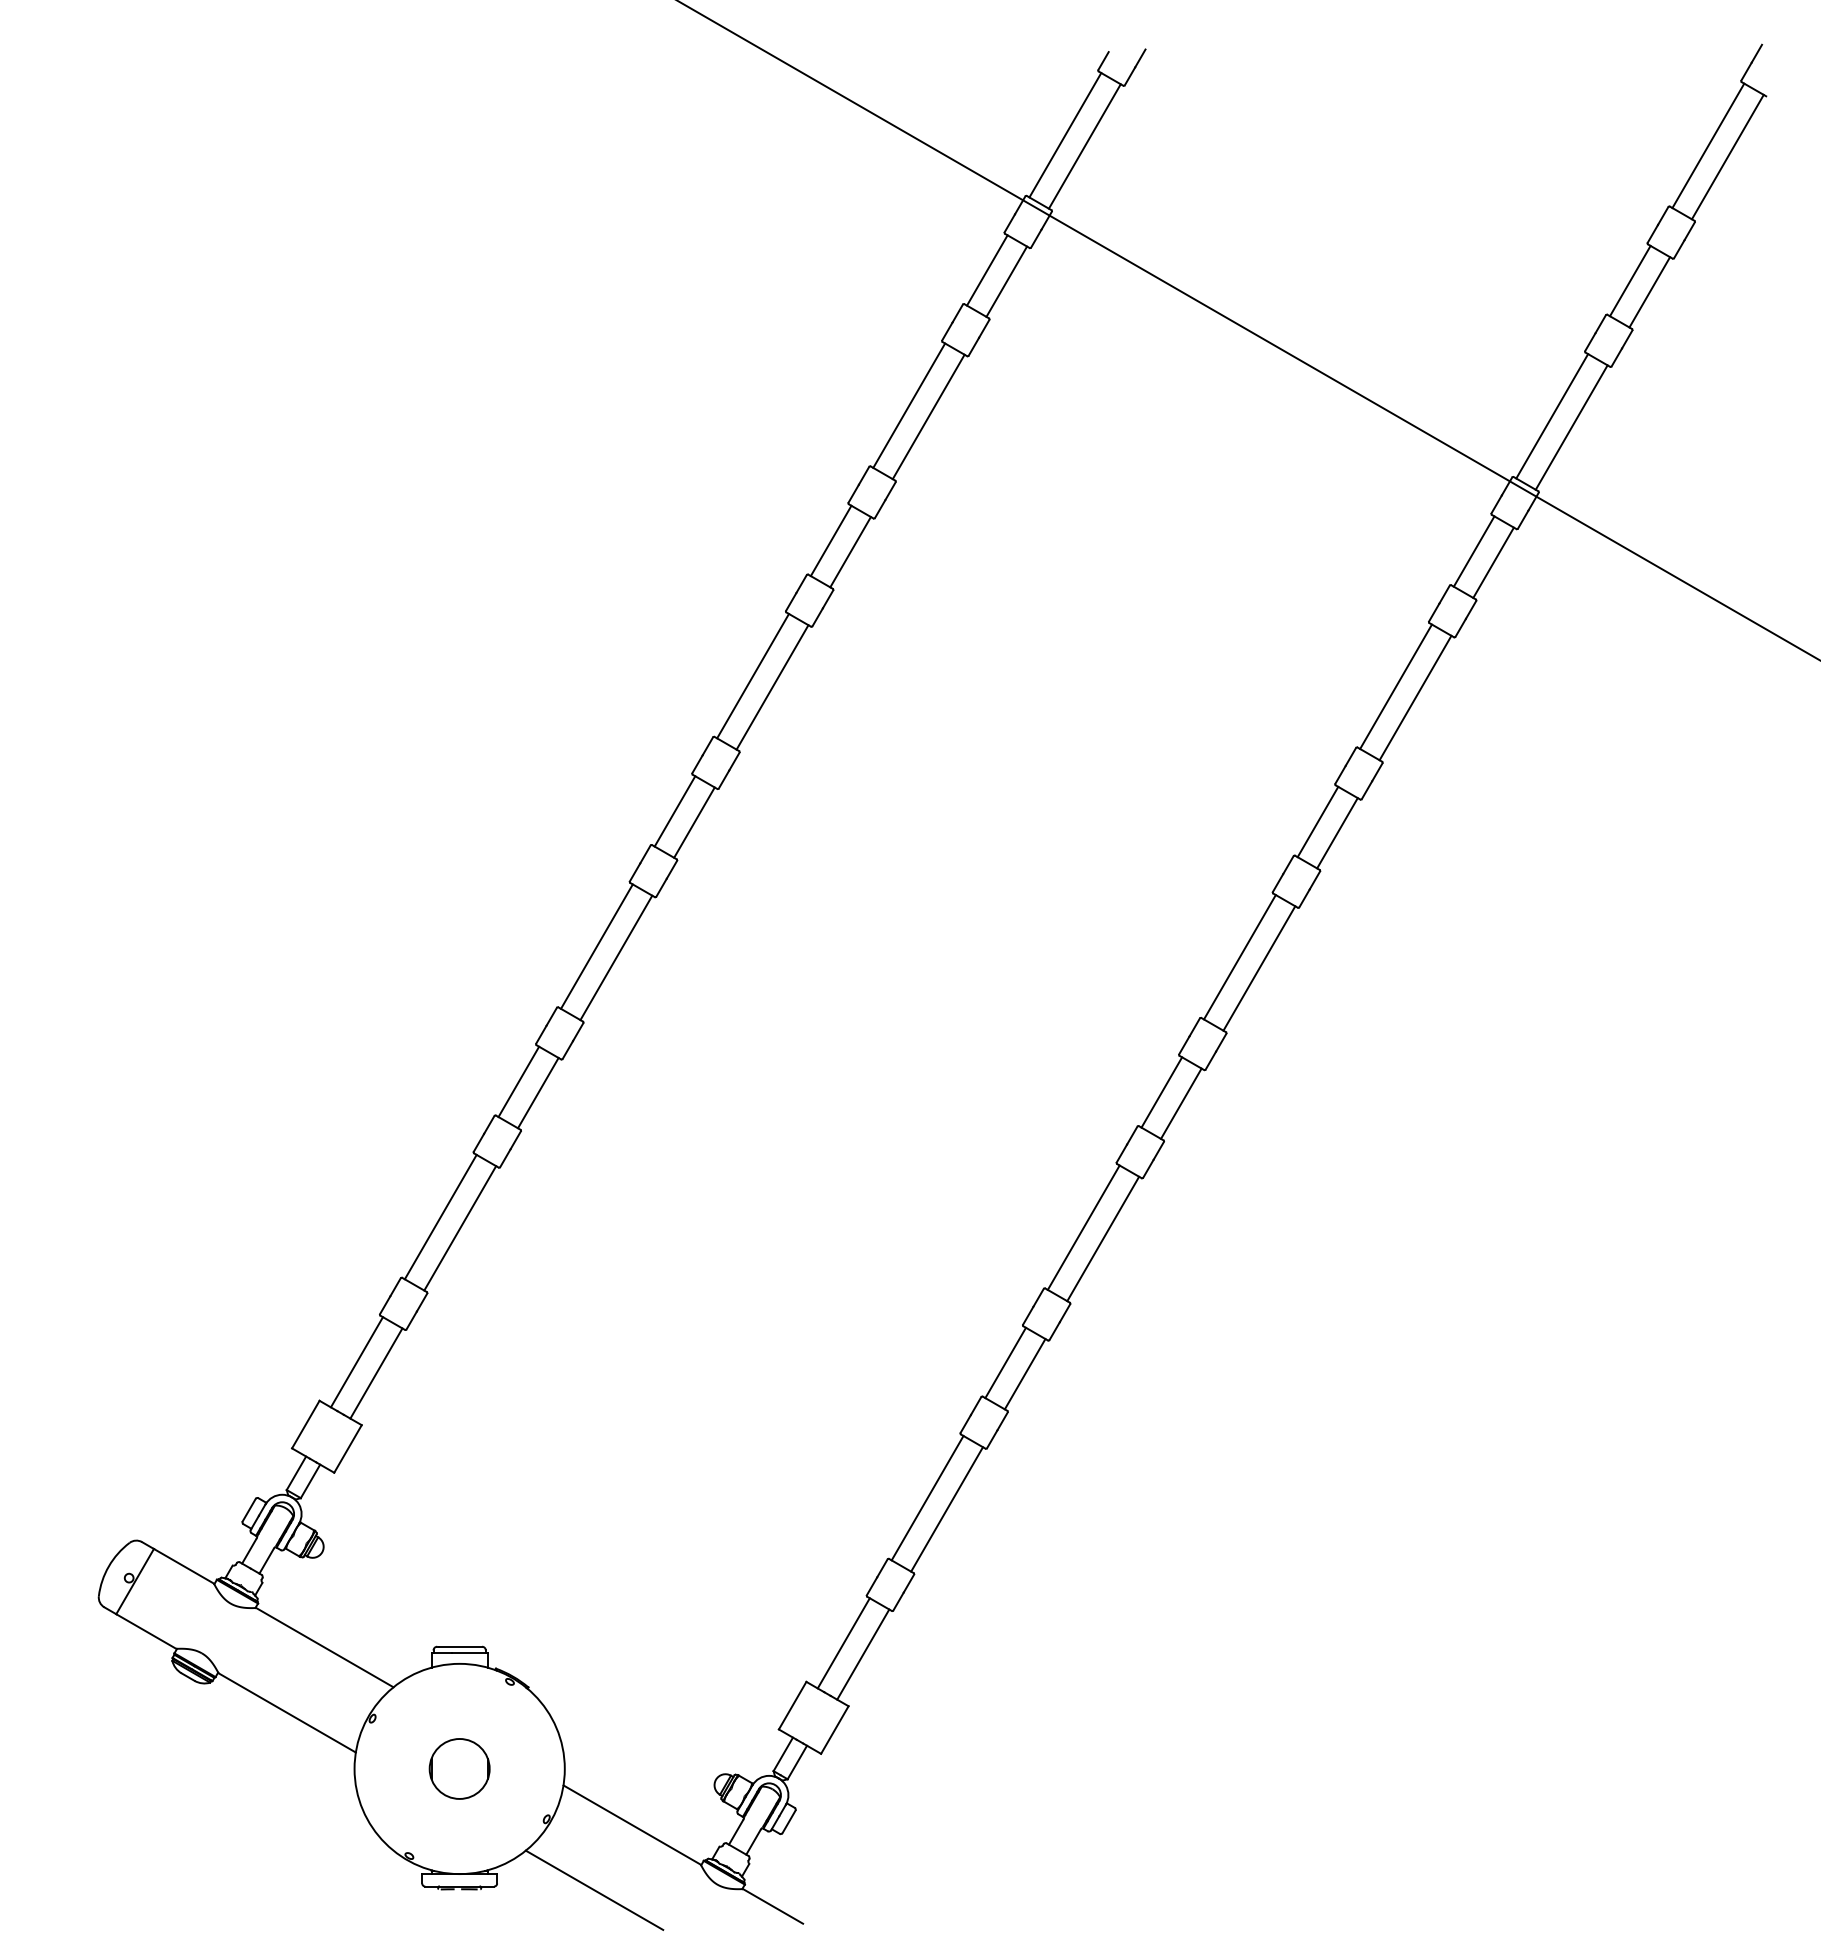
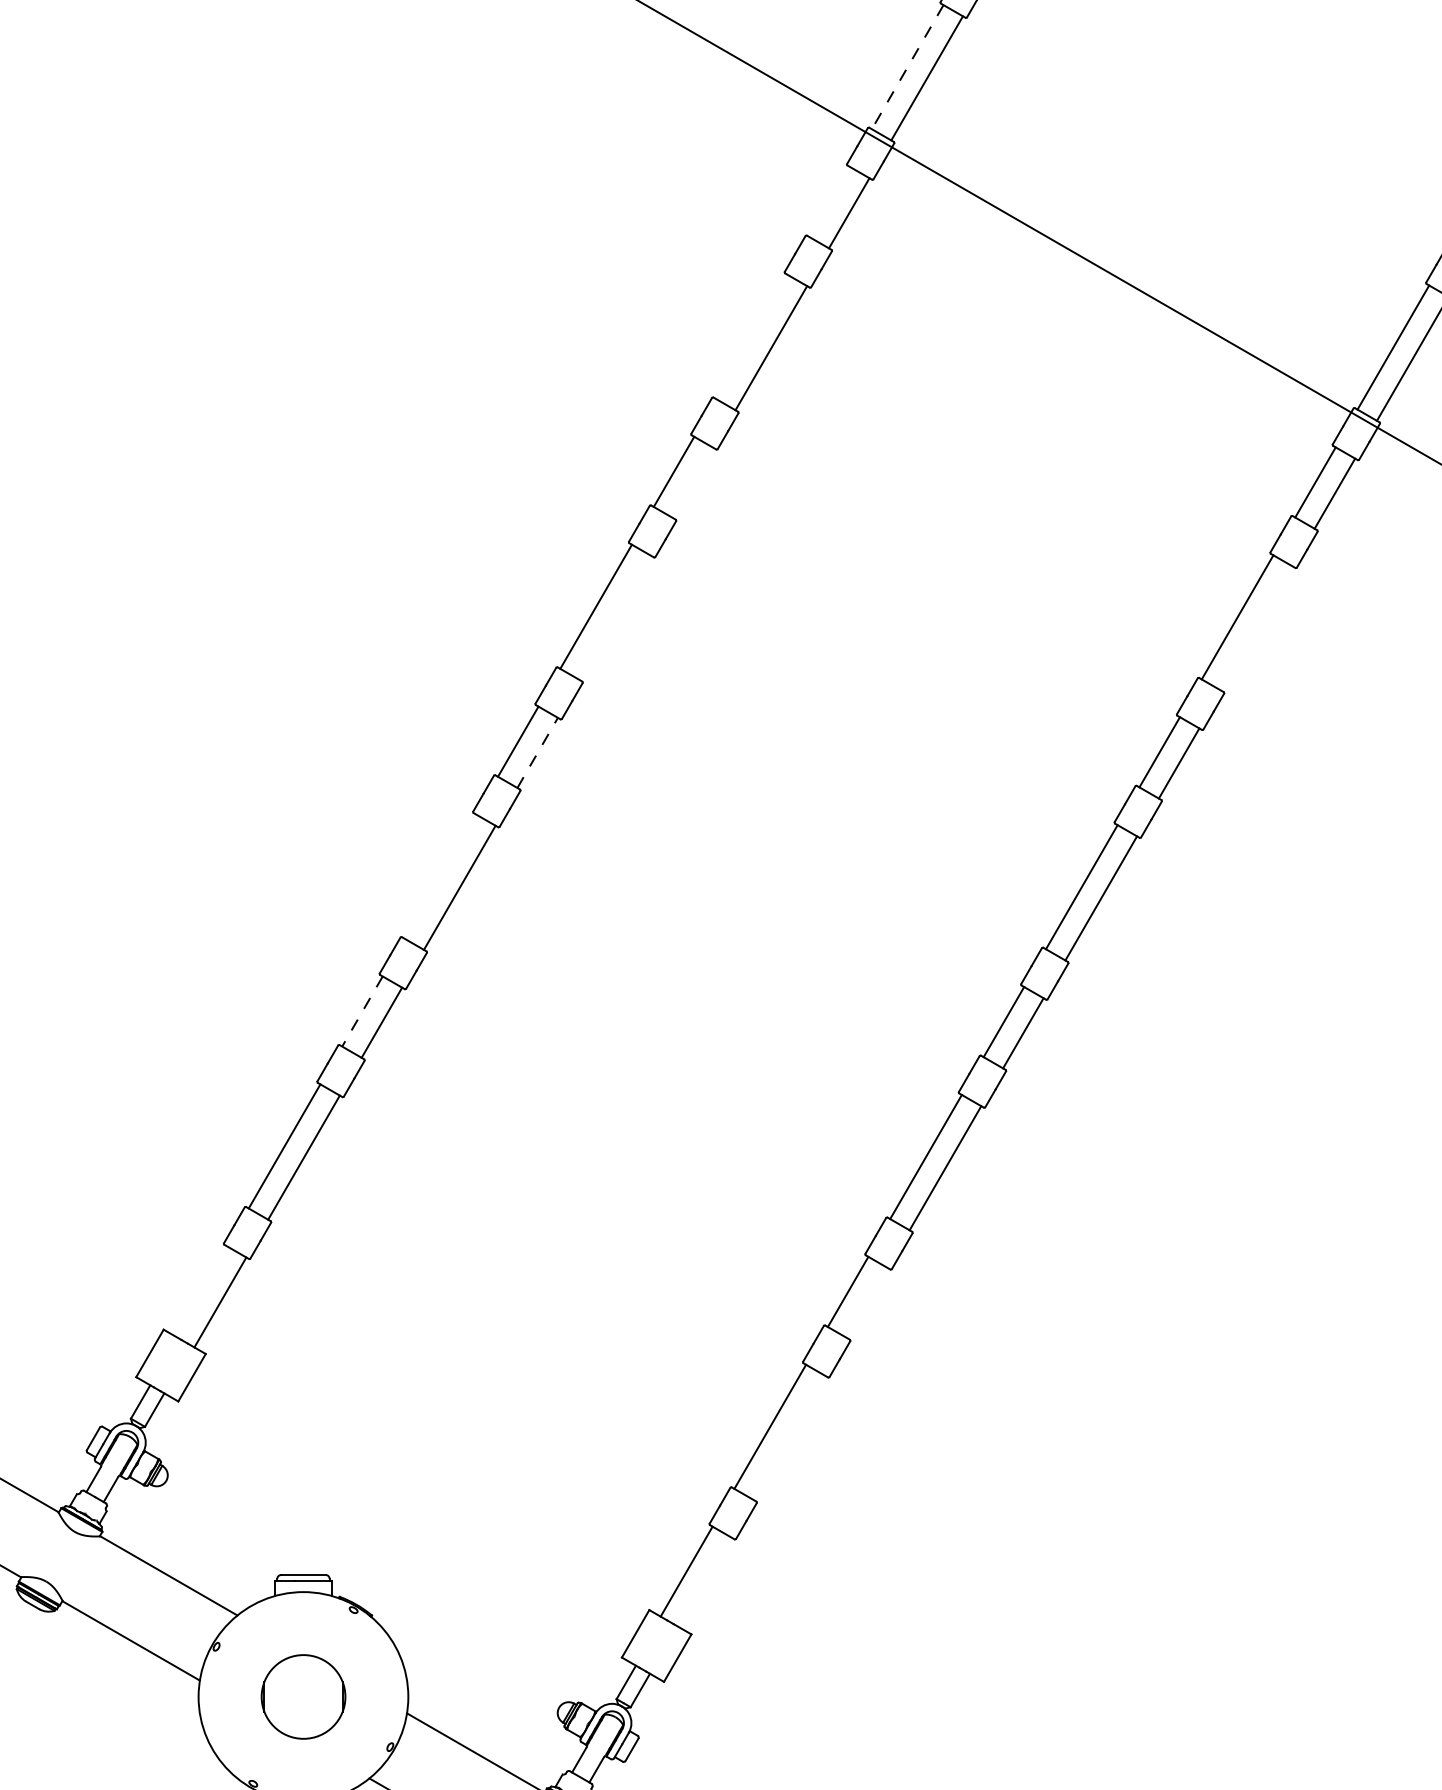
line: (1065, 135) -> (907, 67), solid -> dashed
line: (987, 270) -> (830, 202), removed
line: (909, 405) -> (752, 336), removed
line: (850, 552) -> (693, 483), removed
line: (772, 687) -> (615, 618), removed
line: (1415, 697) -> (1256, 628), removed
line: (694, 822) -> (537, 752), solid -> dashed
line: (596, 946) -> (439, 876), removed
line: (518, 1081) -> (362, 1011), solid -> dashed
line: (356, 1362) -> (200, 1291), removed
line: (1024, 1374) -> (866, 1303), removed
line: (946, 1509) -> (789, 1438), removed
line: (863, 1654) -> (706, 1582), removed
part: (459, 1768) -> (303, 1696), size x1.4

